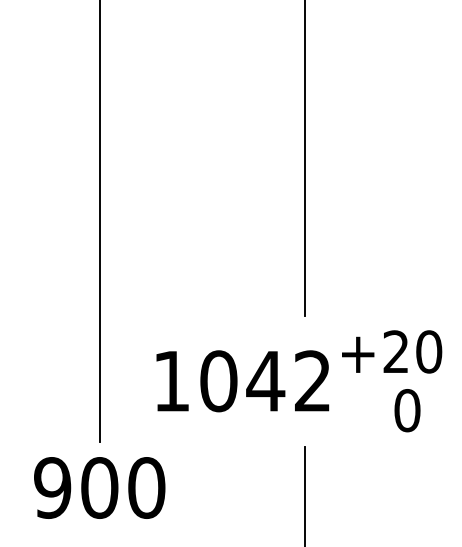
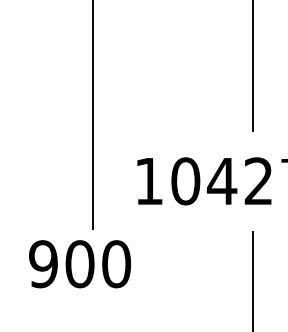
text: (99, 487) -> (79, 263), moved

